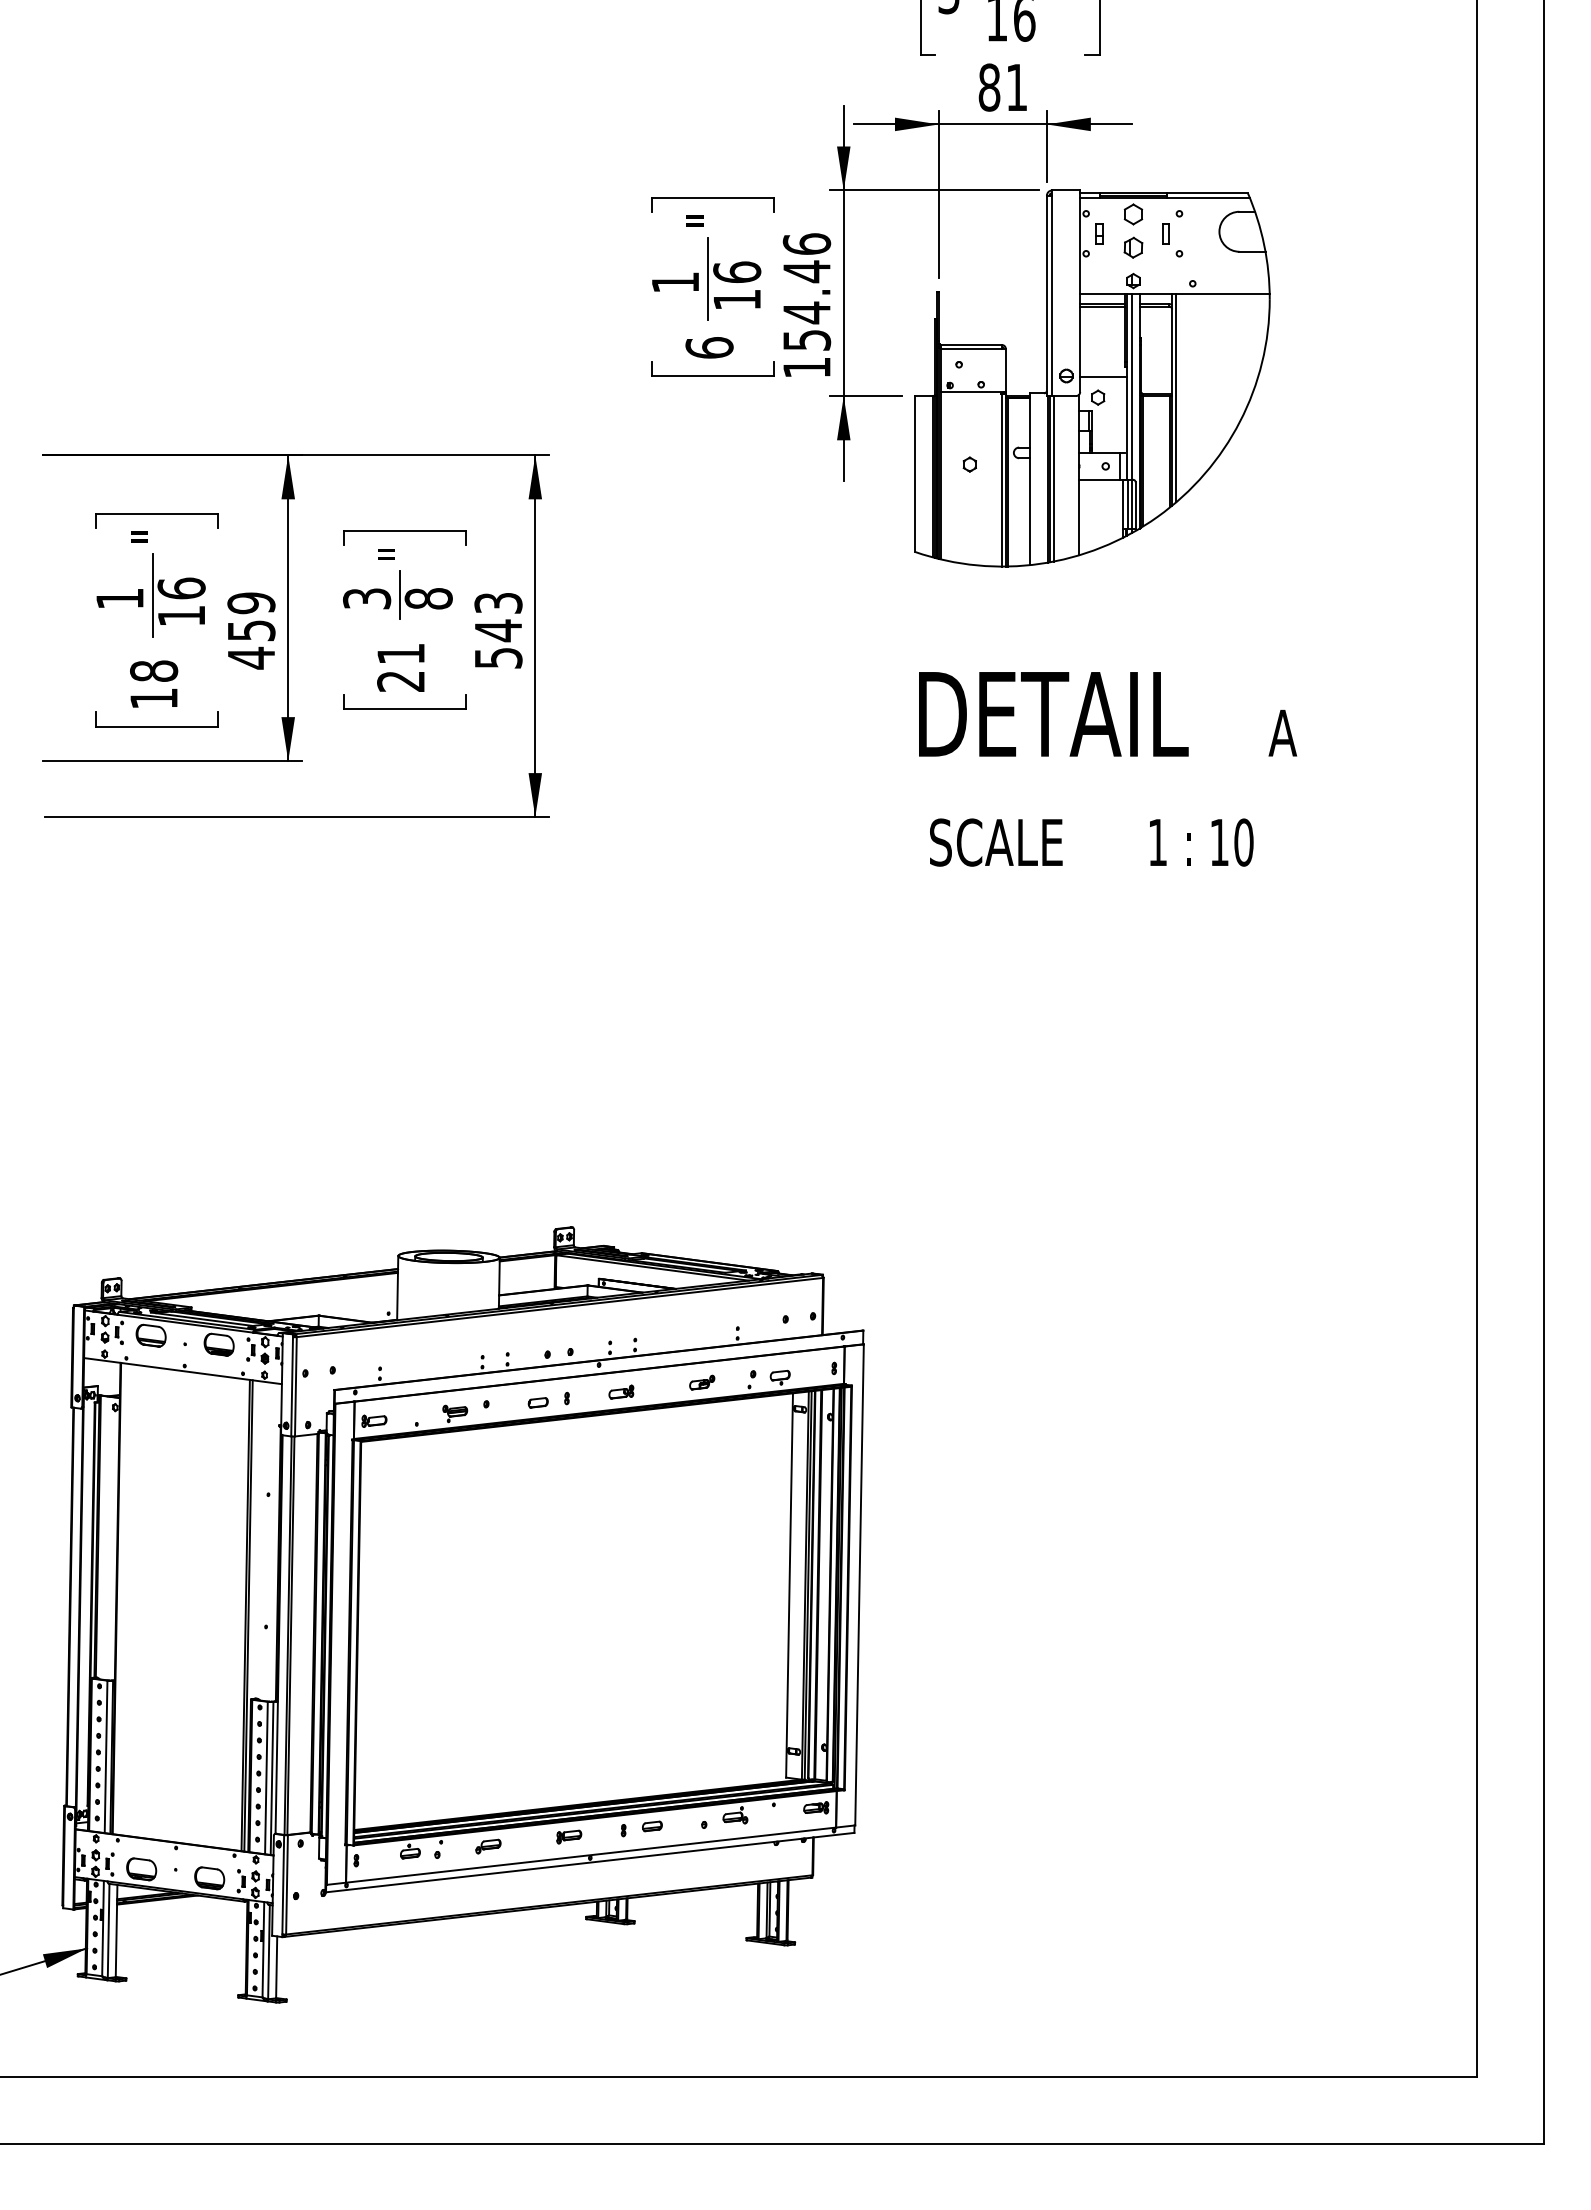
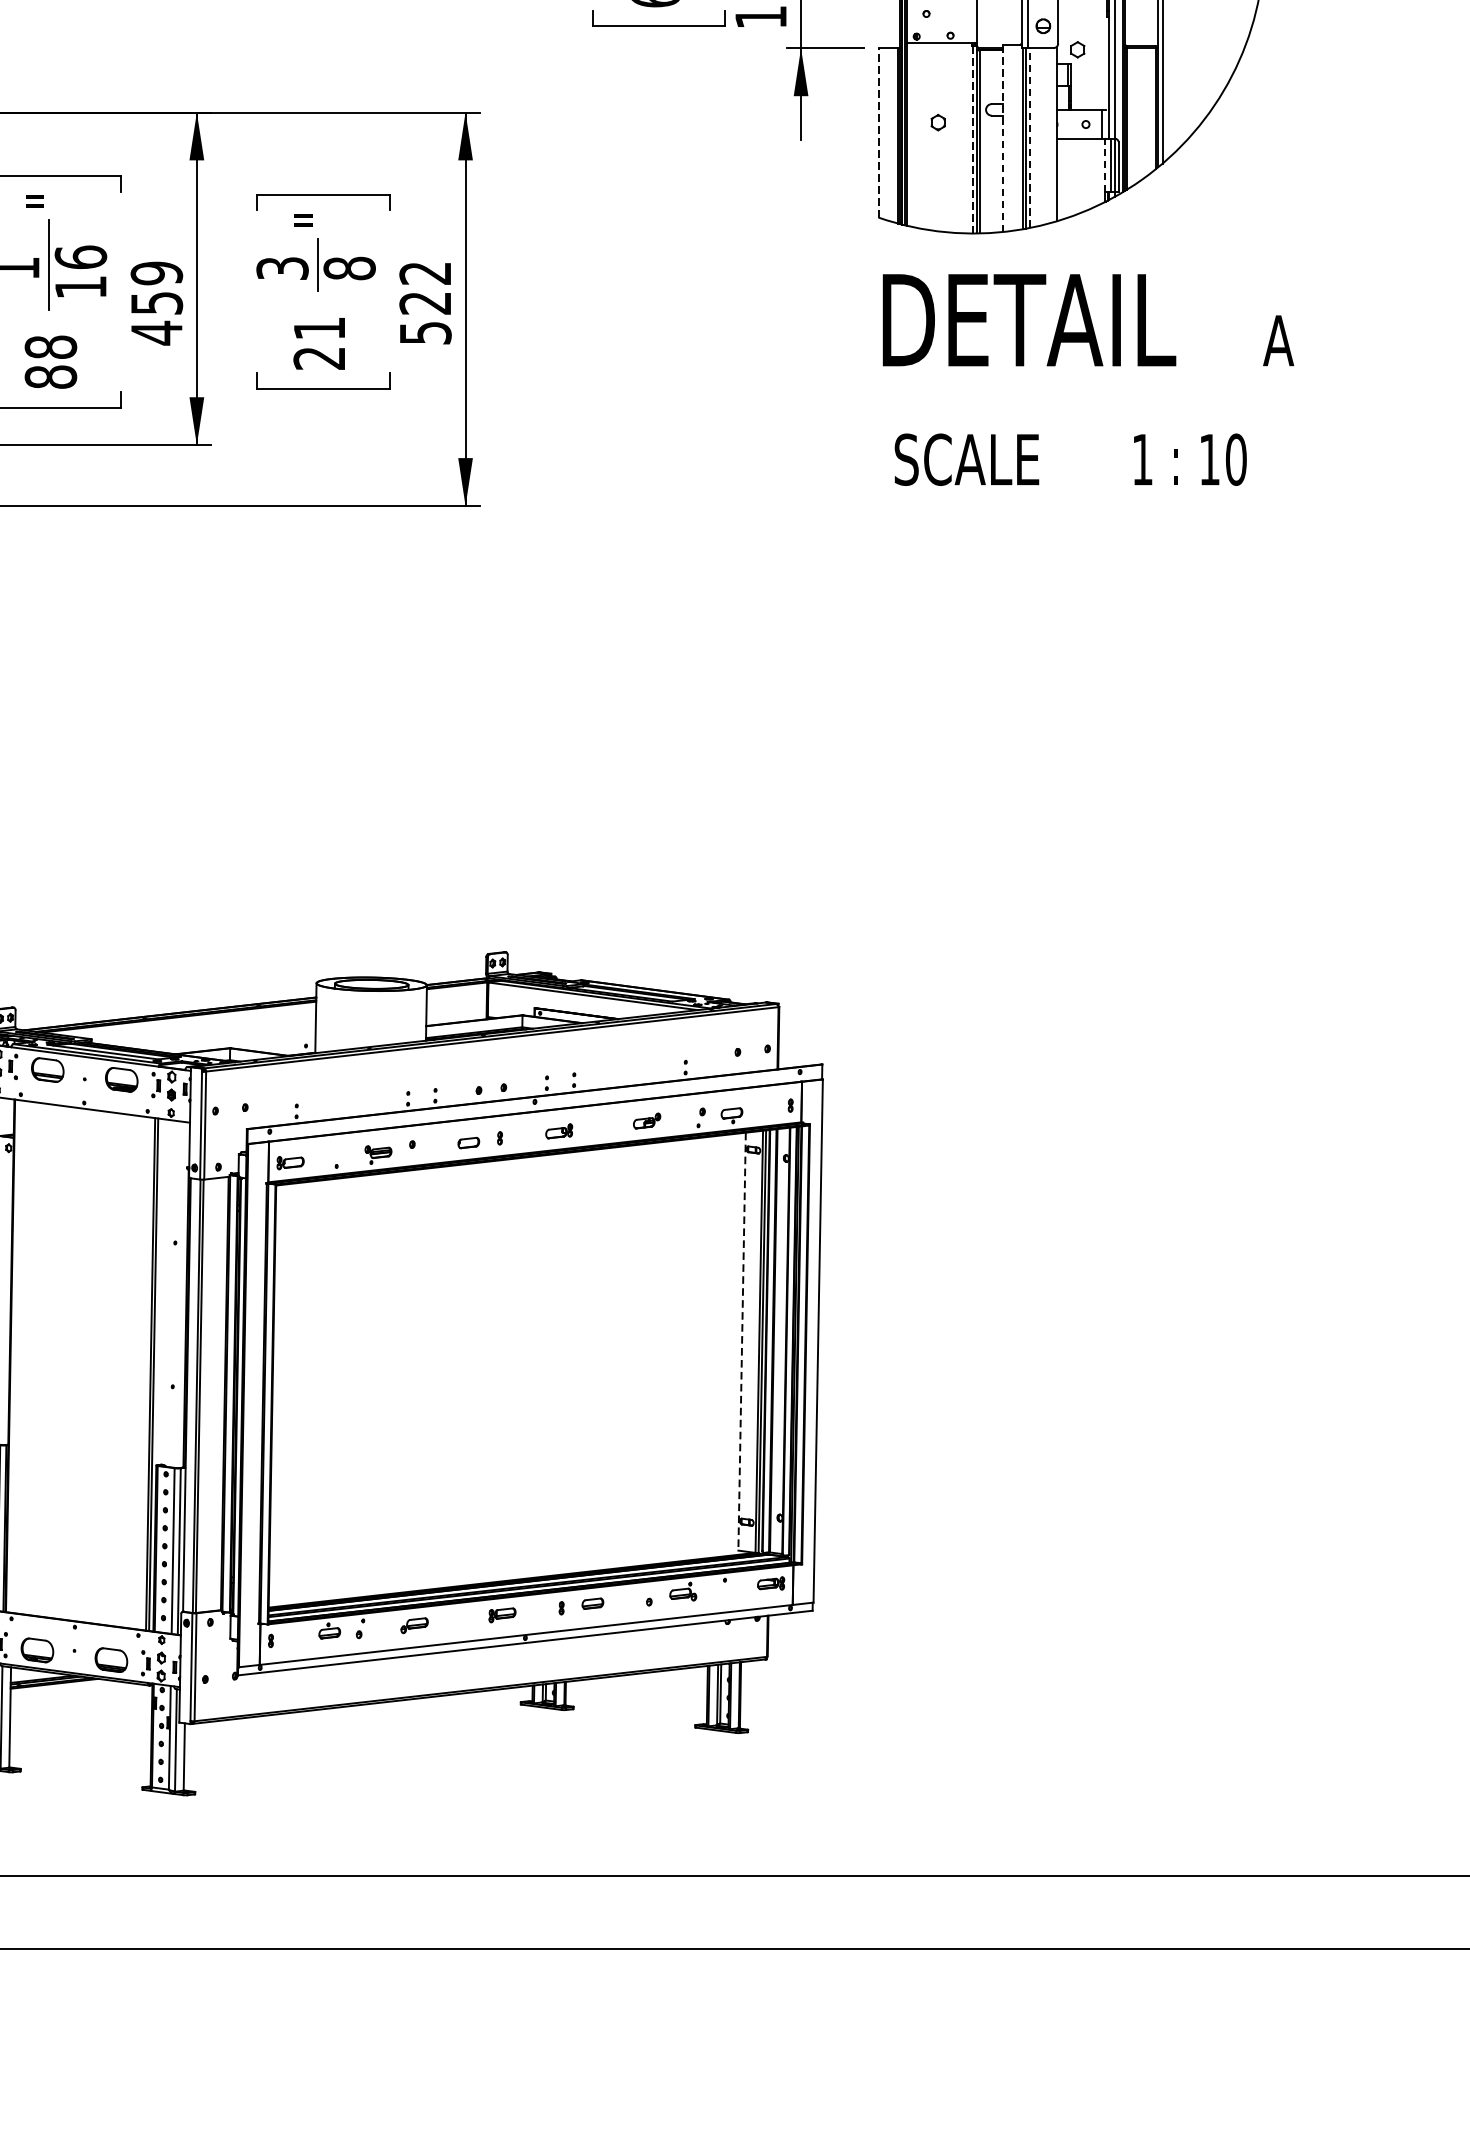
line: (1103, 377) -> (1083, 27), removed
line: (914, 474) -> (877, 133), solid -> dashed
line: (1054, 478) -> (1030, 137), solid -> dashed
line: (1001, 479) -> (972, 138), solid -> dashed
line: (1029, 479) -> (1003, 138), solid -> dashed
line: (1123, 503) -> (1105, 164), solid -> dashed
text: (498, 617) -> (425, 288), 543 -> 522
text: (154, 698) -> (51, 376), 18 -> 88
text: (1108, 769) -> (1088, 380), moved
line: (789, 1586) -> (742, 1342), solid -> dashed

